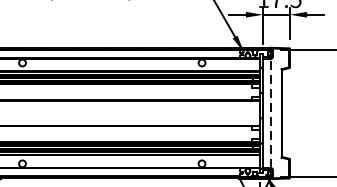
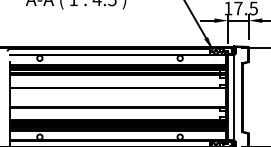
line: (270, 113) -> (233, 97), dashed -> solid

